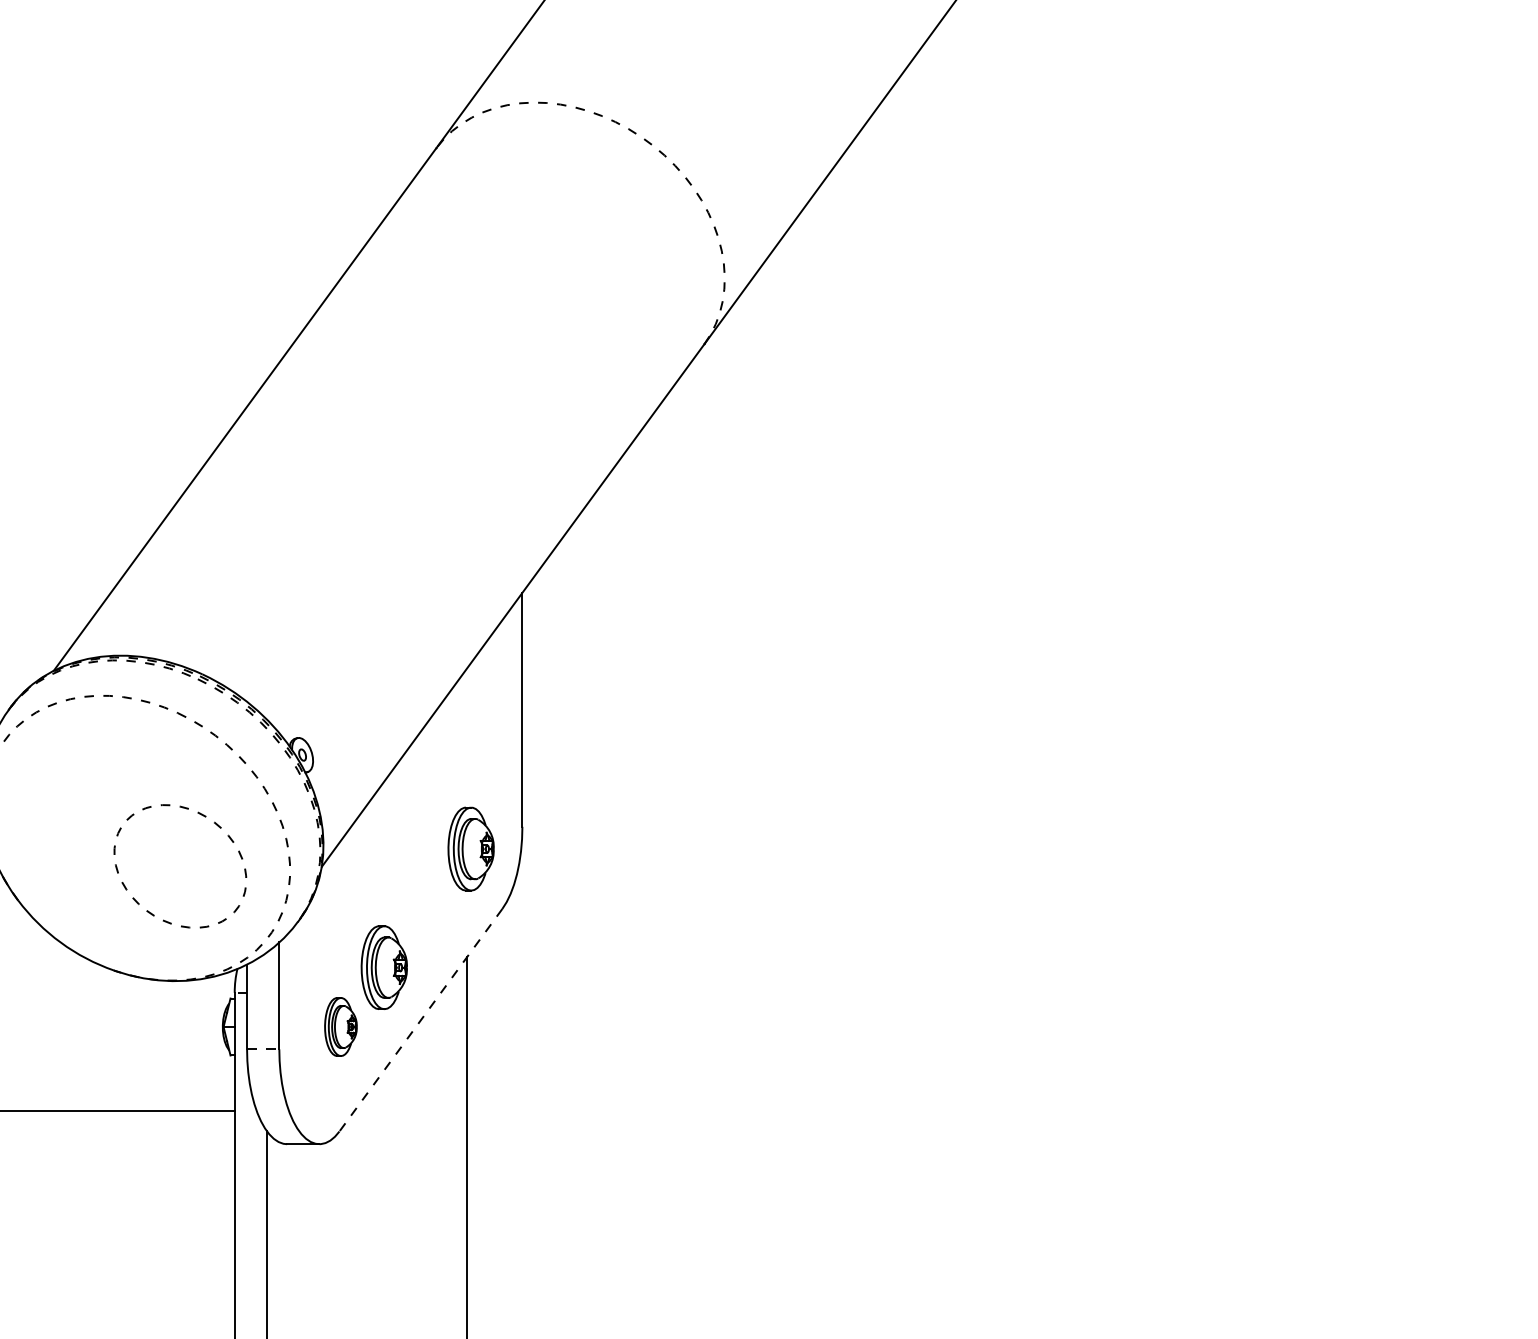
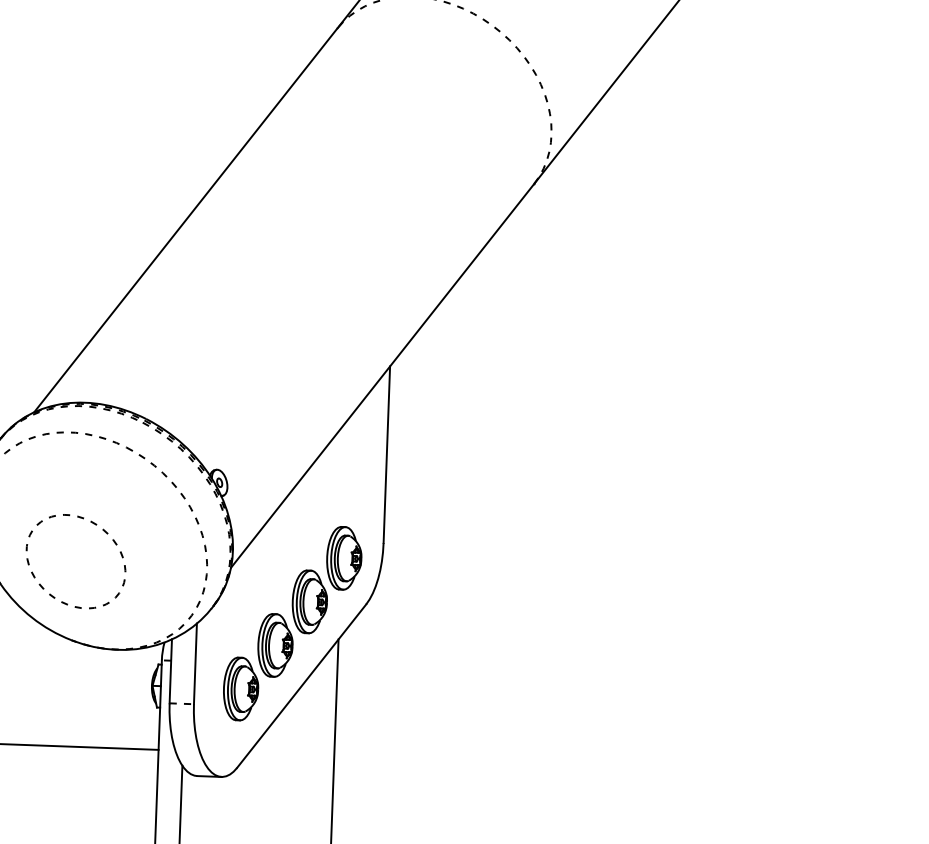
part: (427, 908) -> (309, 602), added
part: (151, 912) -> (52, 595), moved
line: (420, 1020) -> (301, 686), dashed -> solid
part: (340, 1026) -> (240, 688), size x1.43

